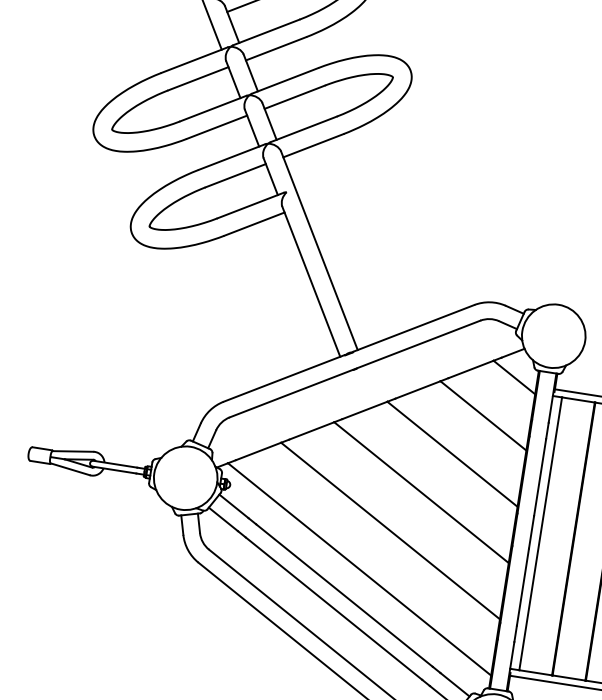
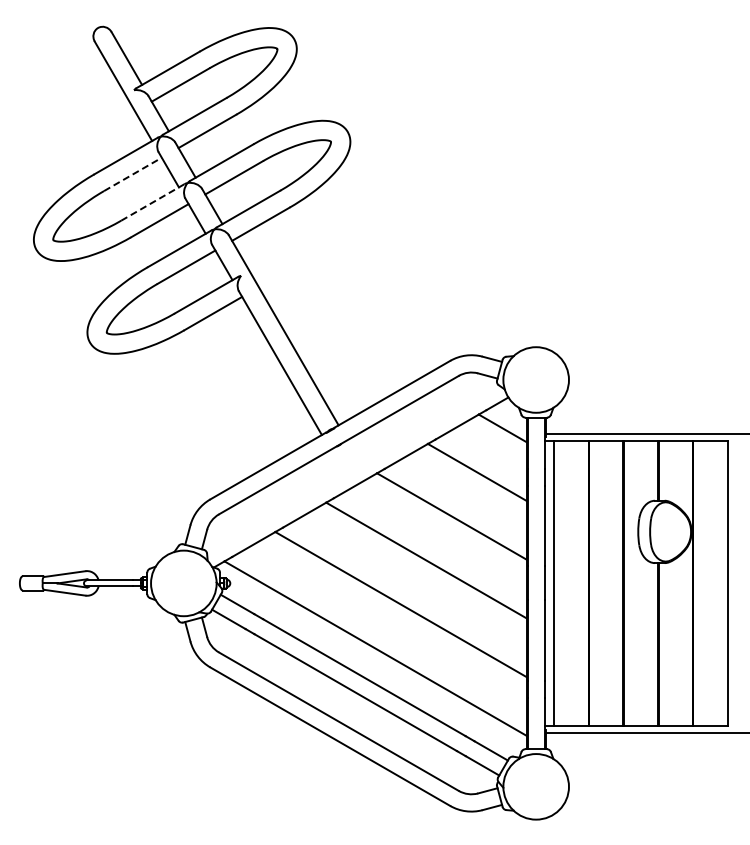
line: (198, 78) -> (133, 174), solid -> dashed
line: (212, 108) -> (152, 202), solid -> dashed

